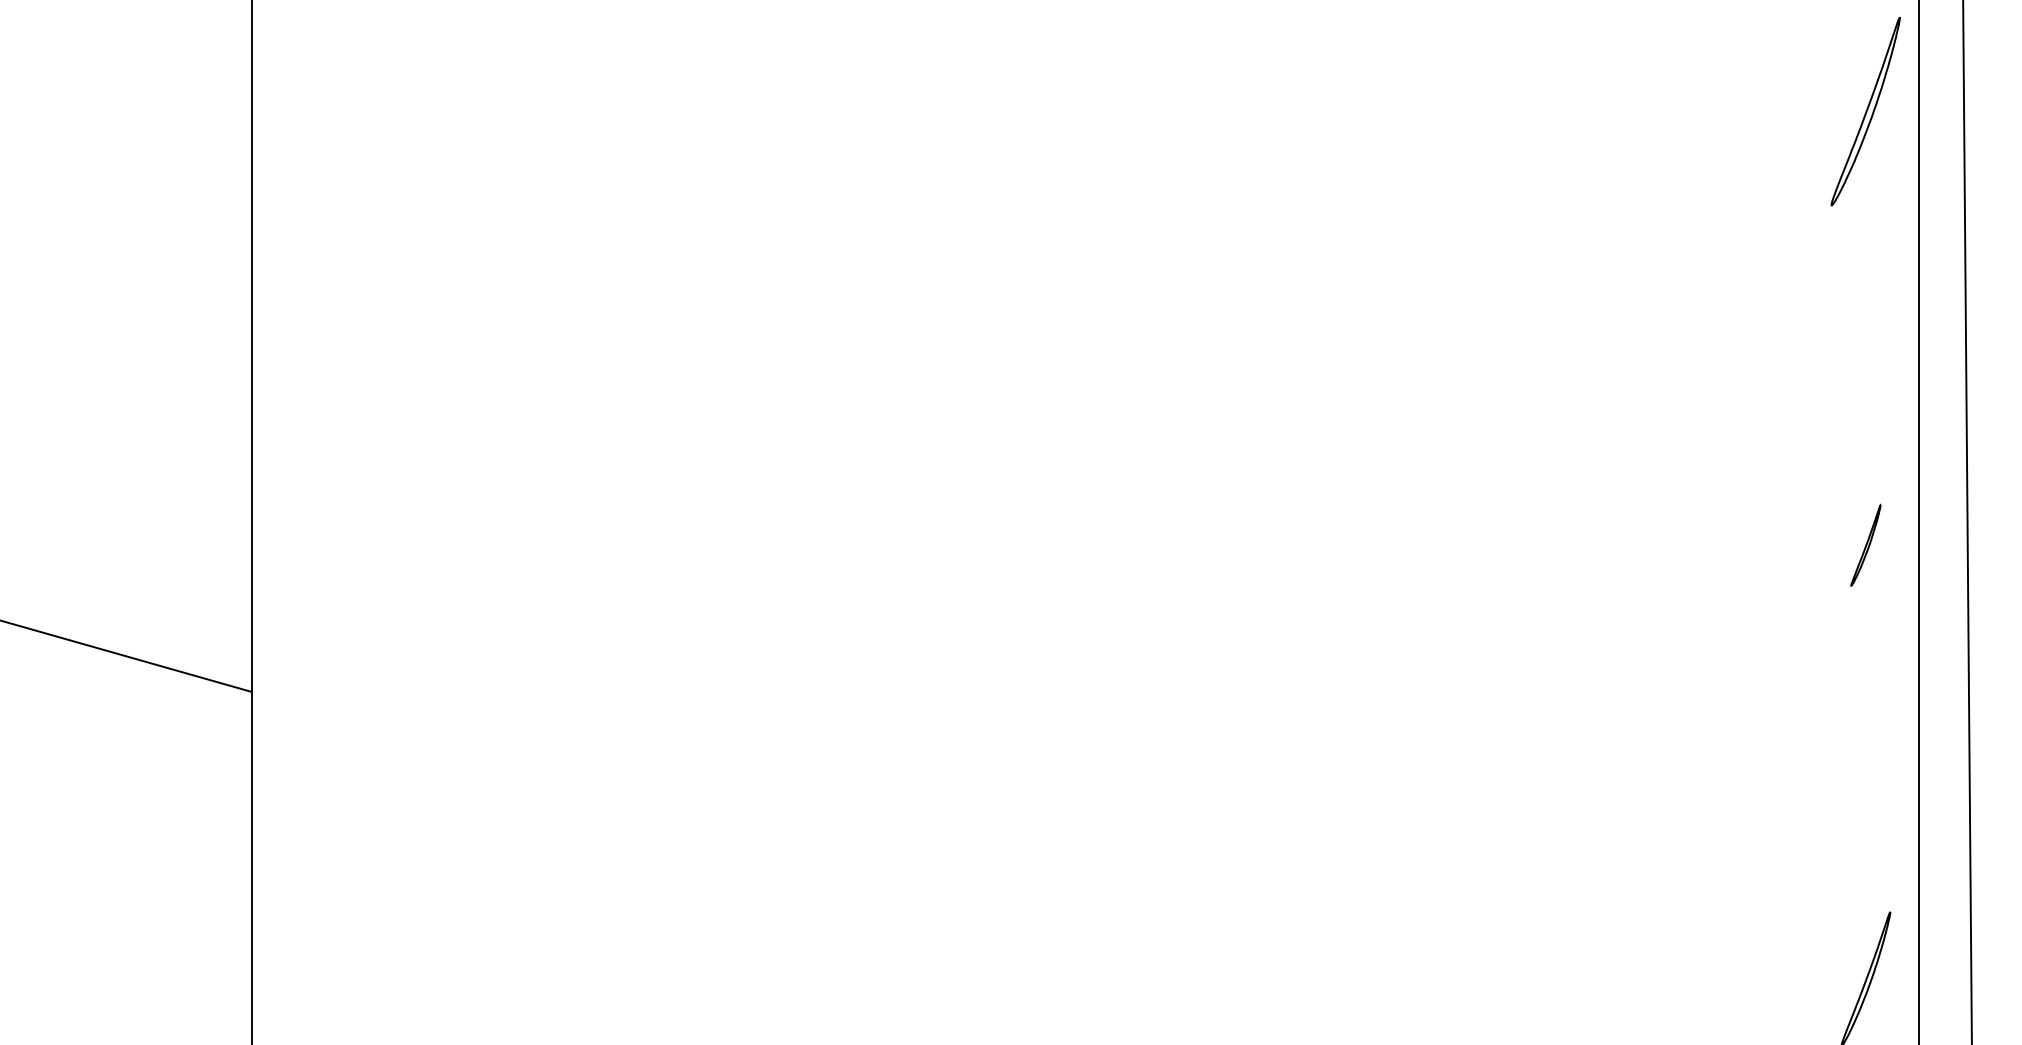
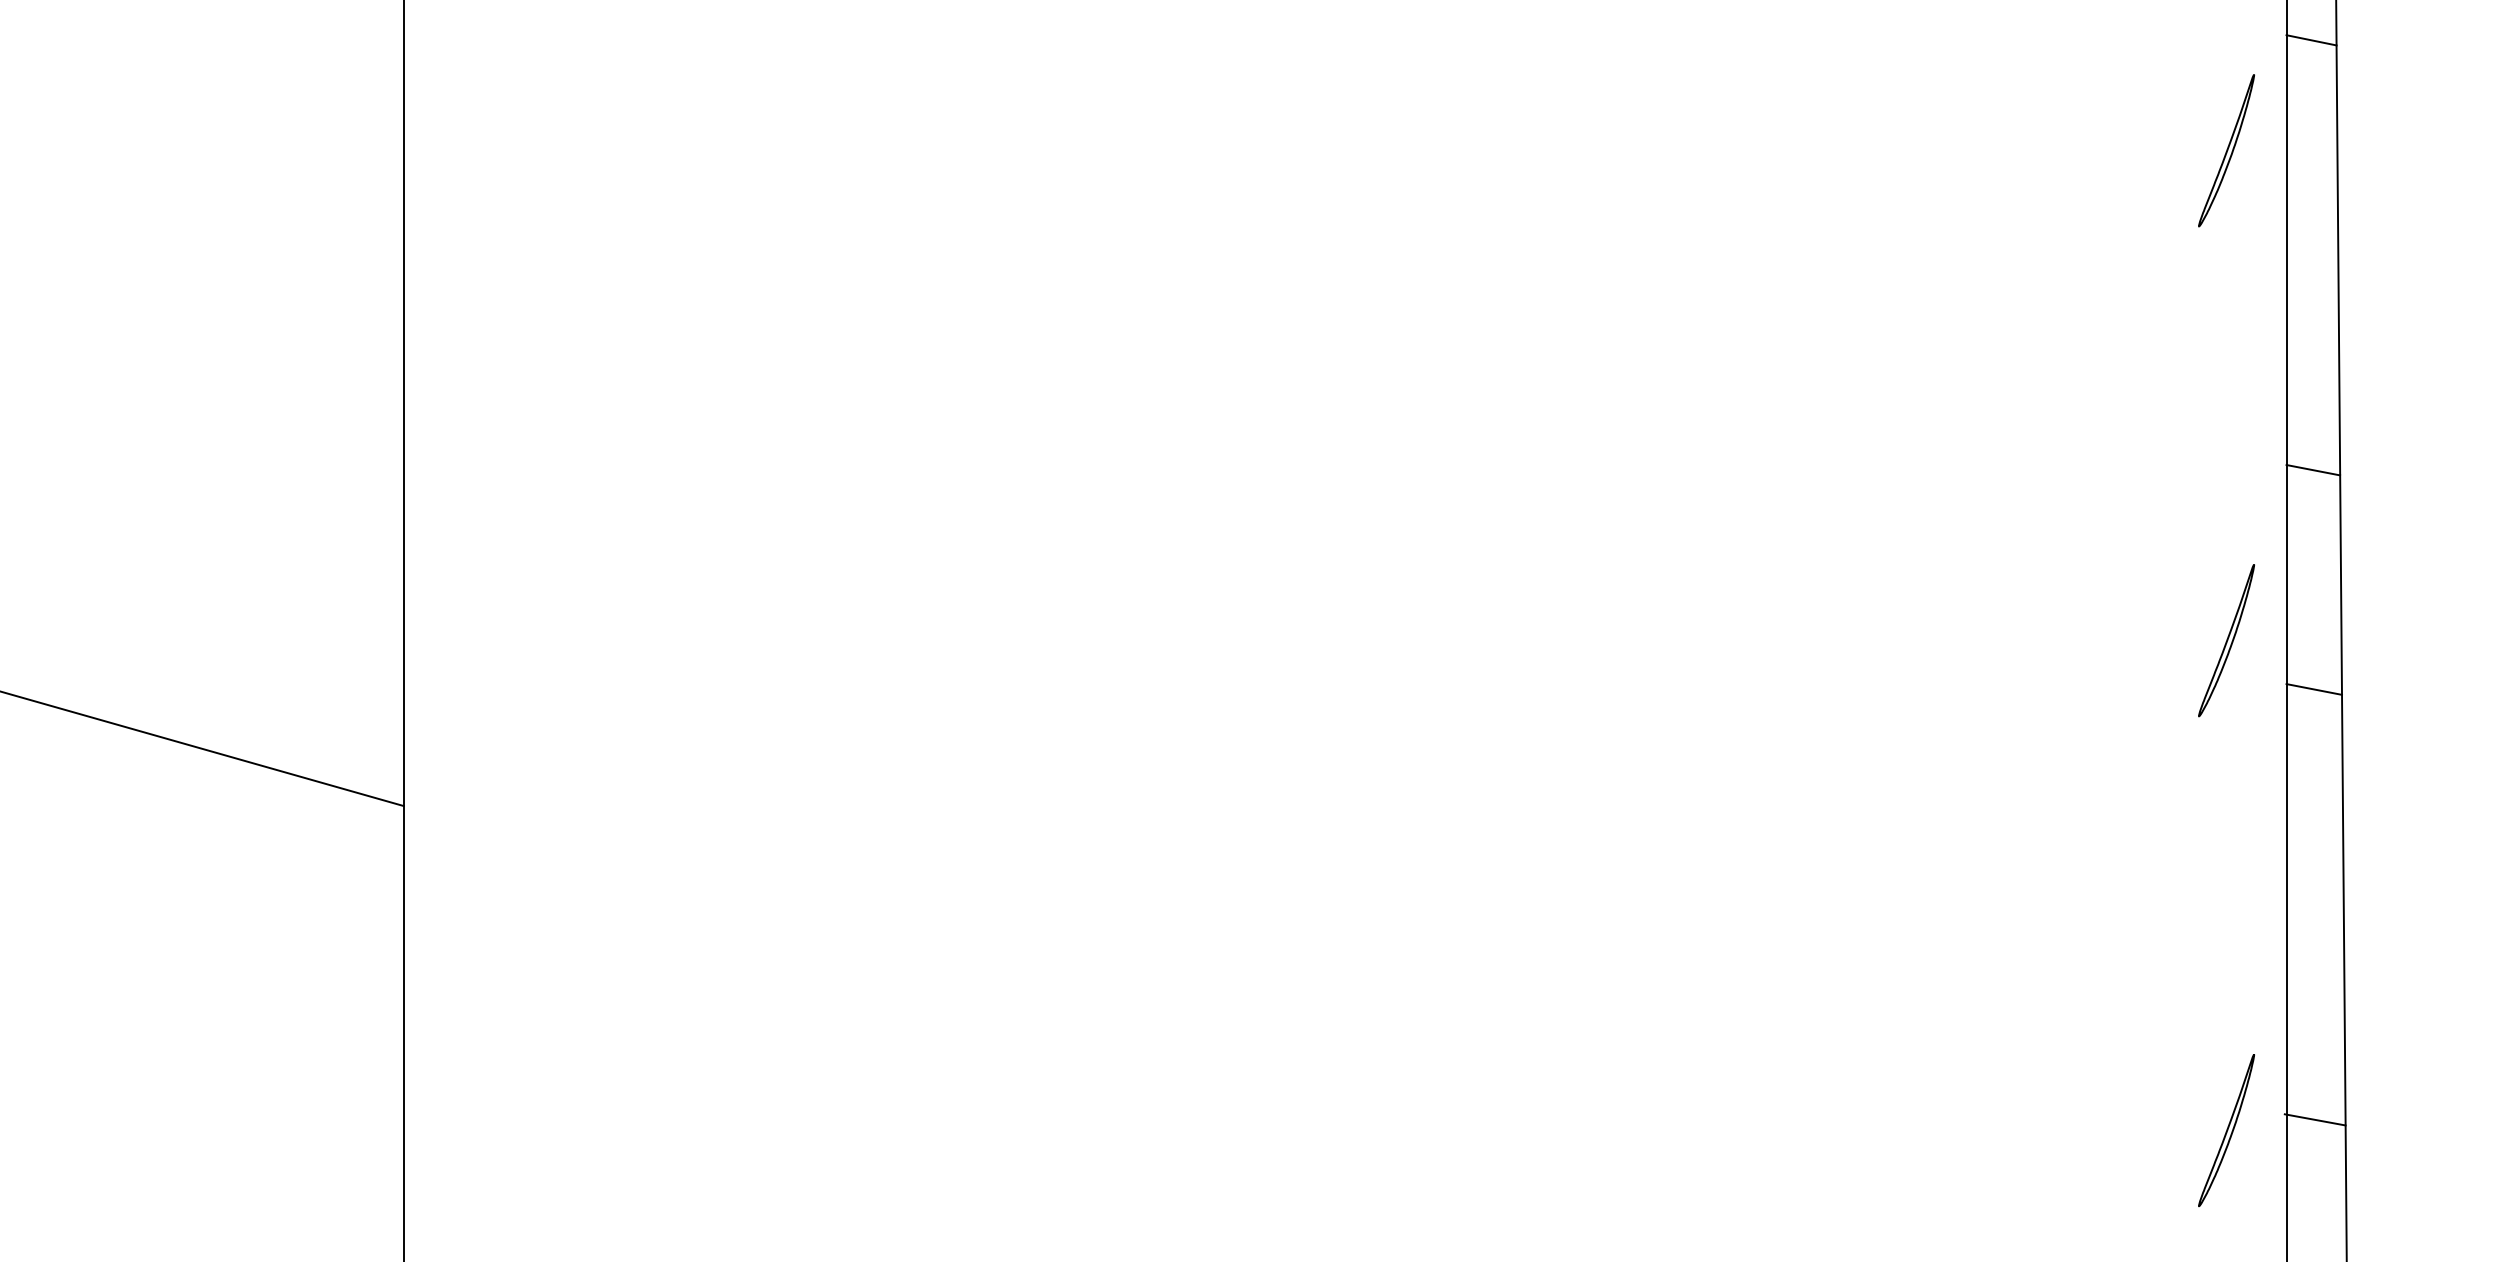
line: (1941, 14) -> (2311, 40), added
part: (1865, 111) -> (2226, 150), size x0.71
line: (1942, 394) -> (2313, 470), added
part: (1865, 545) -> (2226, 640), size x1.67
line: (1942, 588) -> (2313, 689), added
line: (1943, 969) -> (2314, 1119), added

